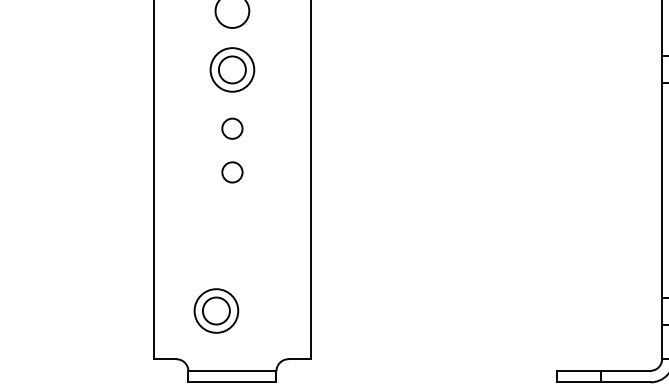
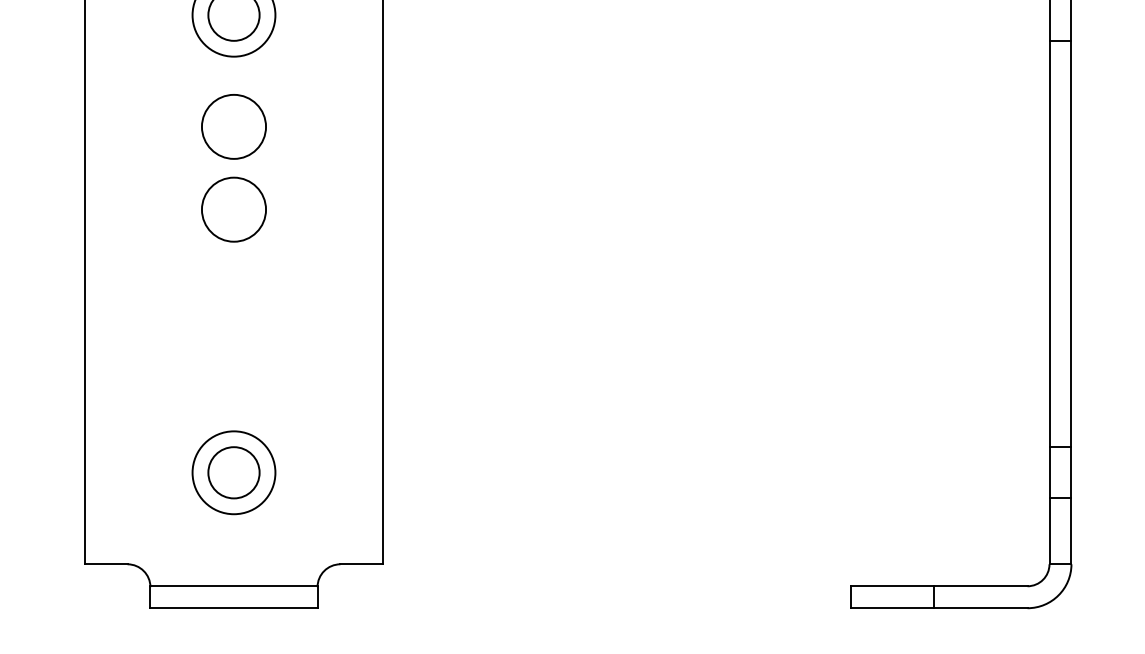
circle: (232, 128) -> (234, 126), size x1.67
circle: (232, 172) -> (234, 209), size x1.67
part: (216, 310) -> (234, 471), moved

